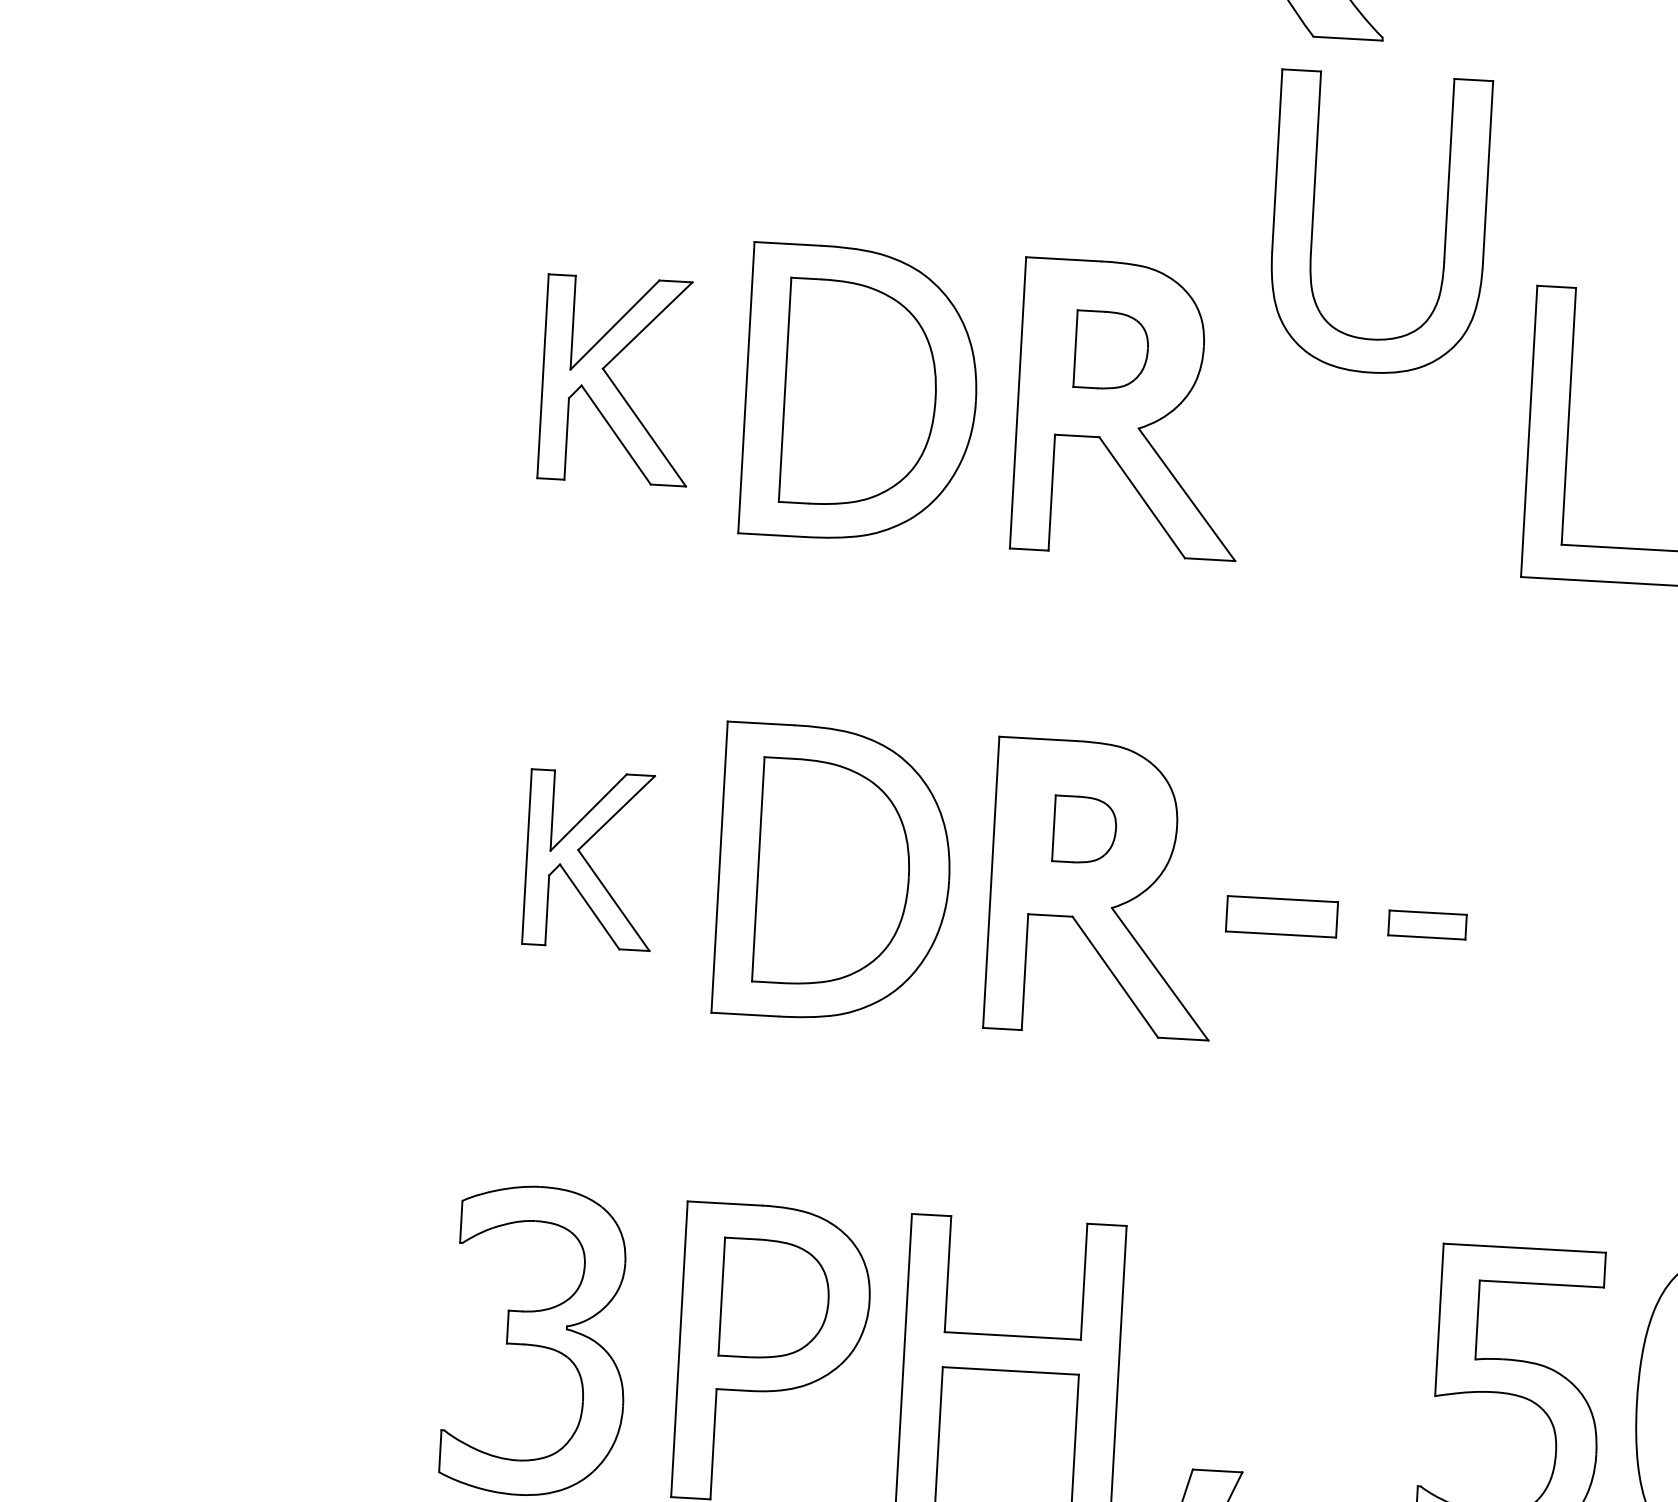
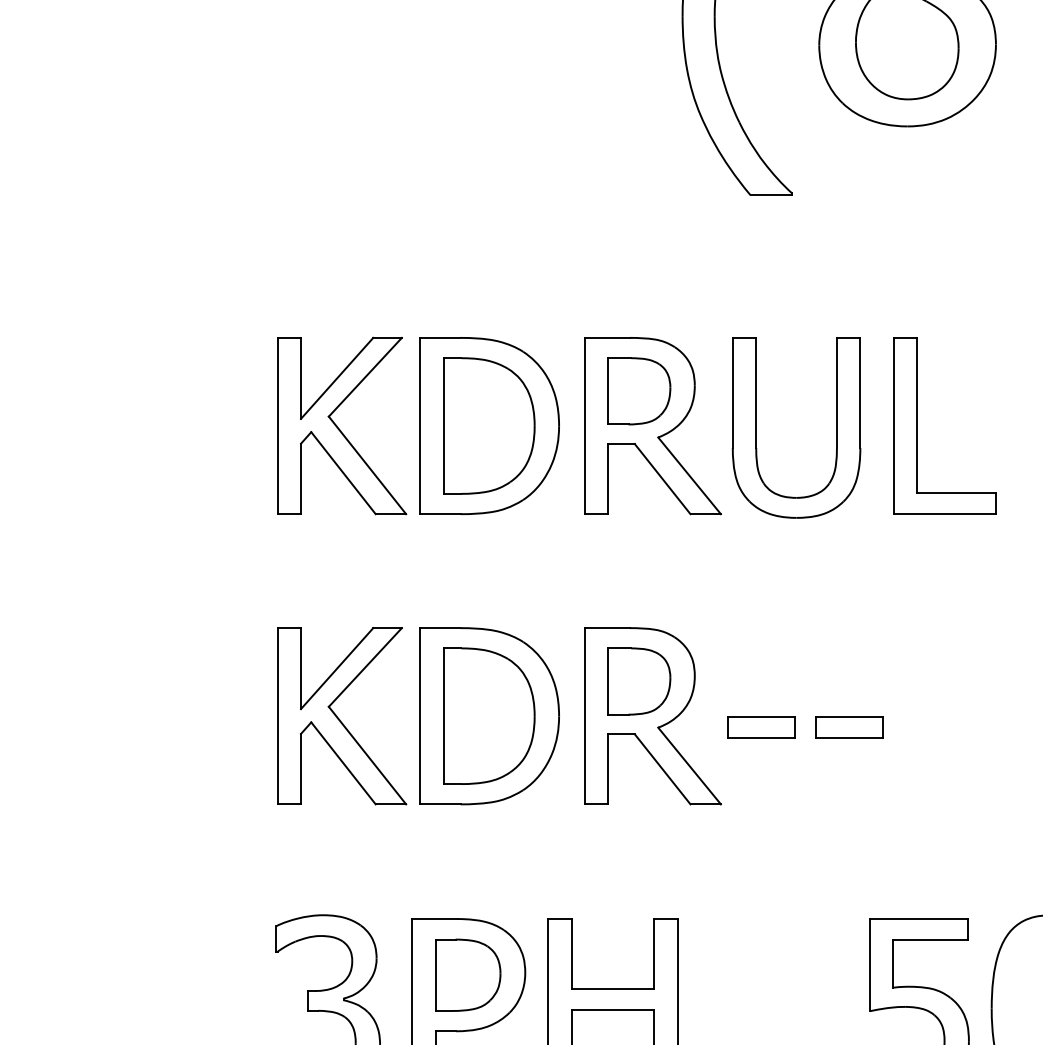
part: (1313, 219) -> (756, 427), moved
part: (1112, 350) -> (639, 391), size x1.43
part: (618, 379) -> (342, 425), size x1.43
part: (1085, 830) -> (639, 681), size x1.67
part: (591, 860) -> (342, 716), size x1.67
part: (1427, 925) -> (849, 727), size x1.43

